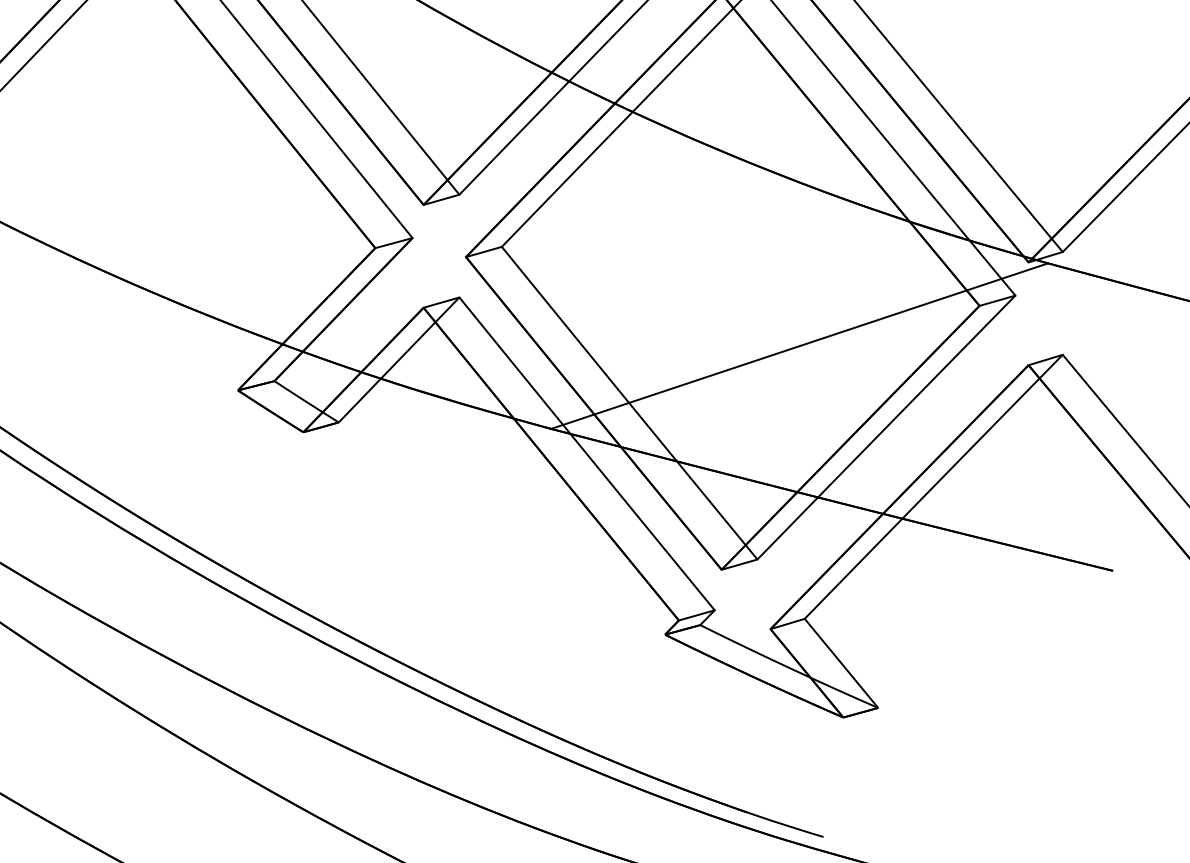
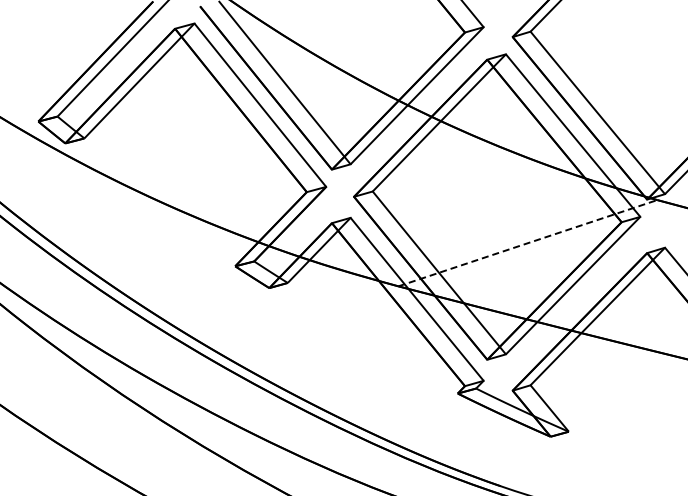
line: (800, 346) -> (528, 243), solid -> dashed

